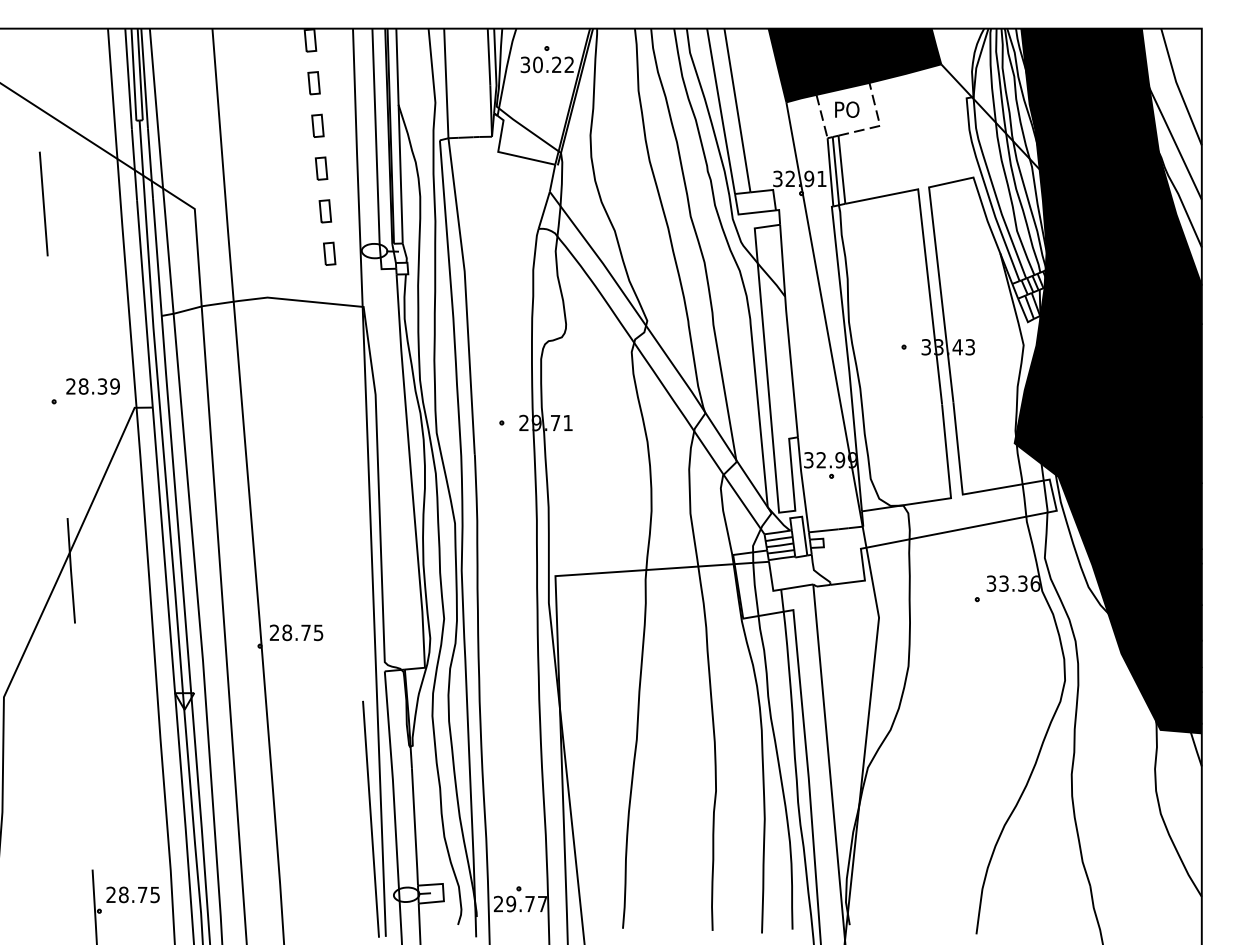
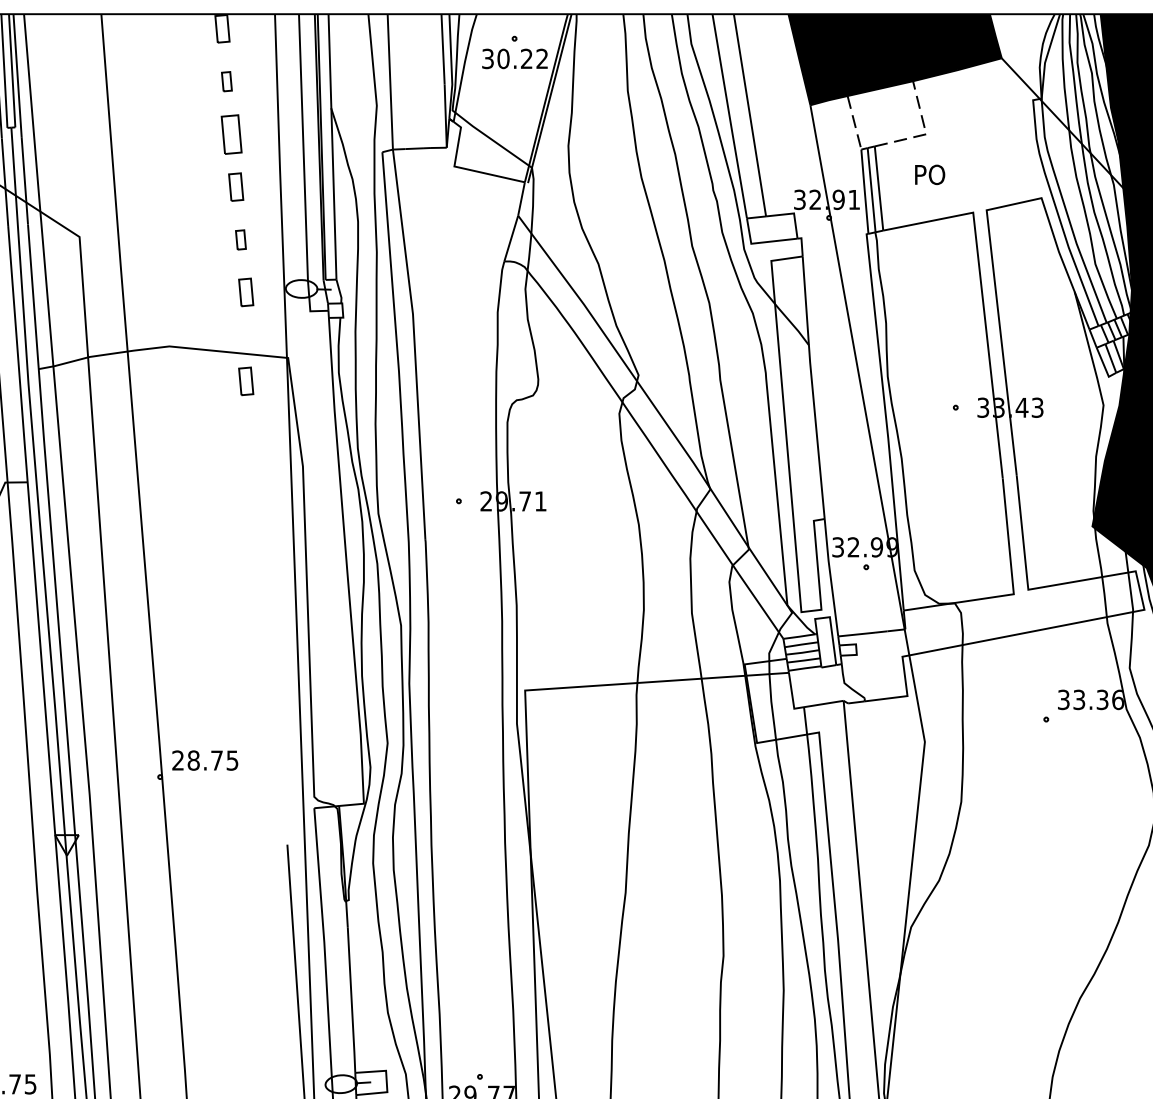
part: (313, 83) -> (226, 81), size x0.7
text: (847, 109) -> (930, 174), moved
part: (317, 125) -> (231, 133), size x1.4
part: (325, 211) -> (241, 240), size x0.7
part: (329, 325) -> (245, 380), added

